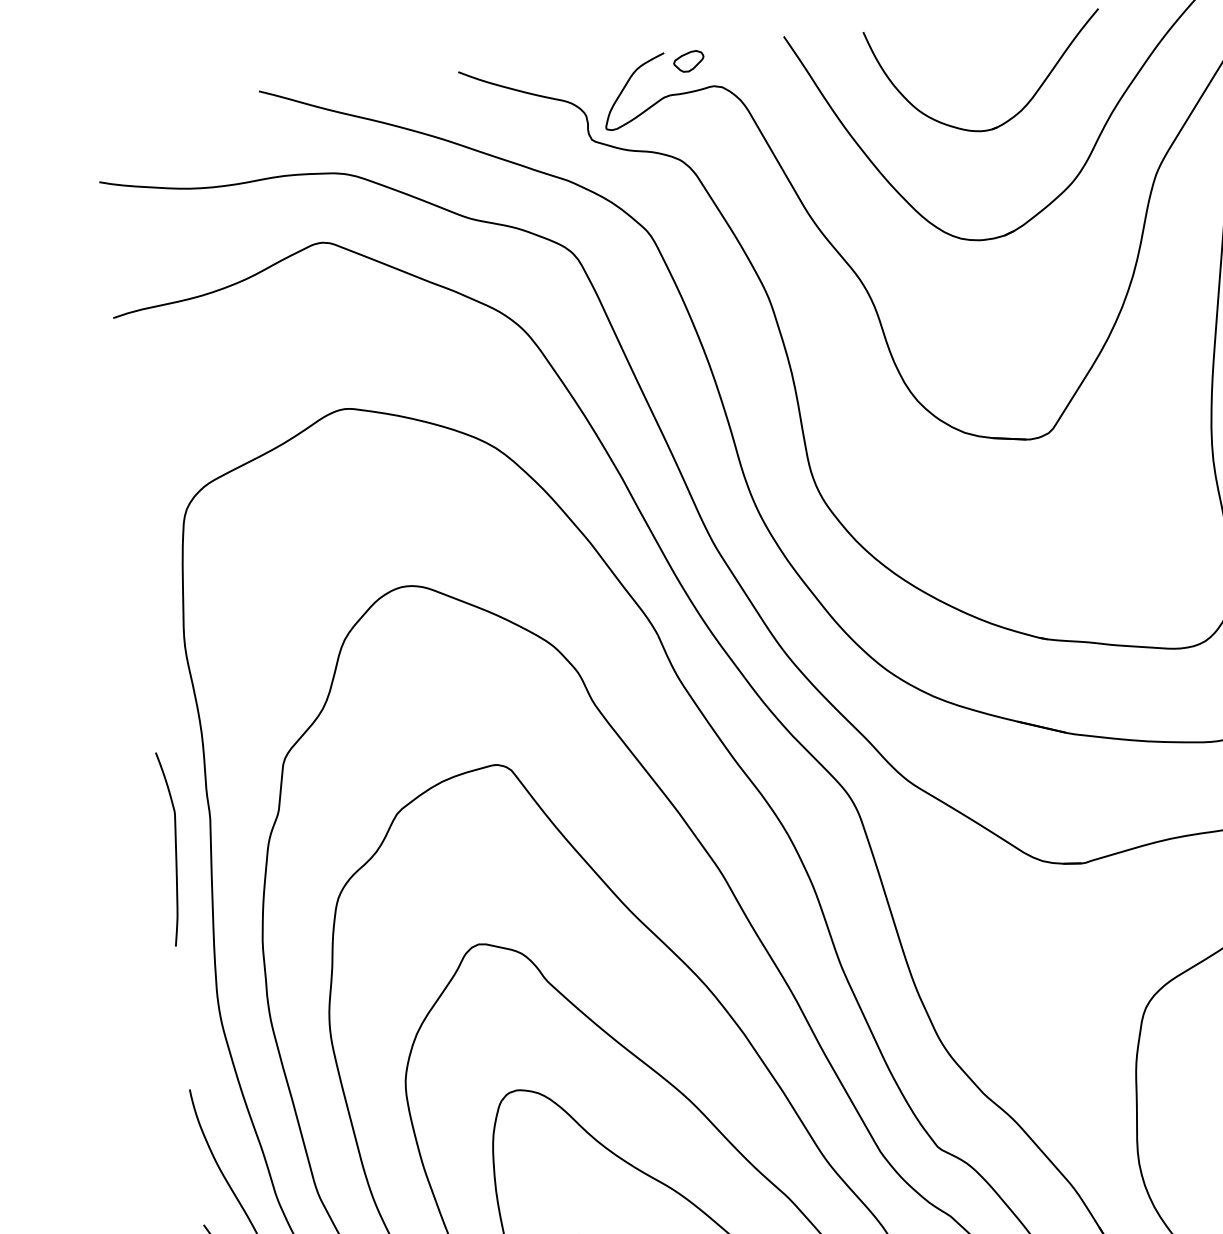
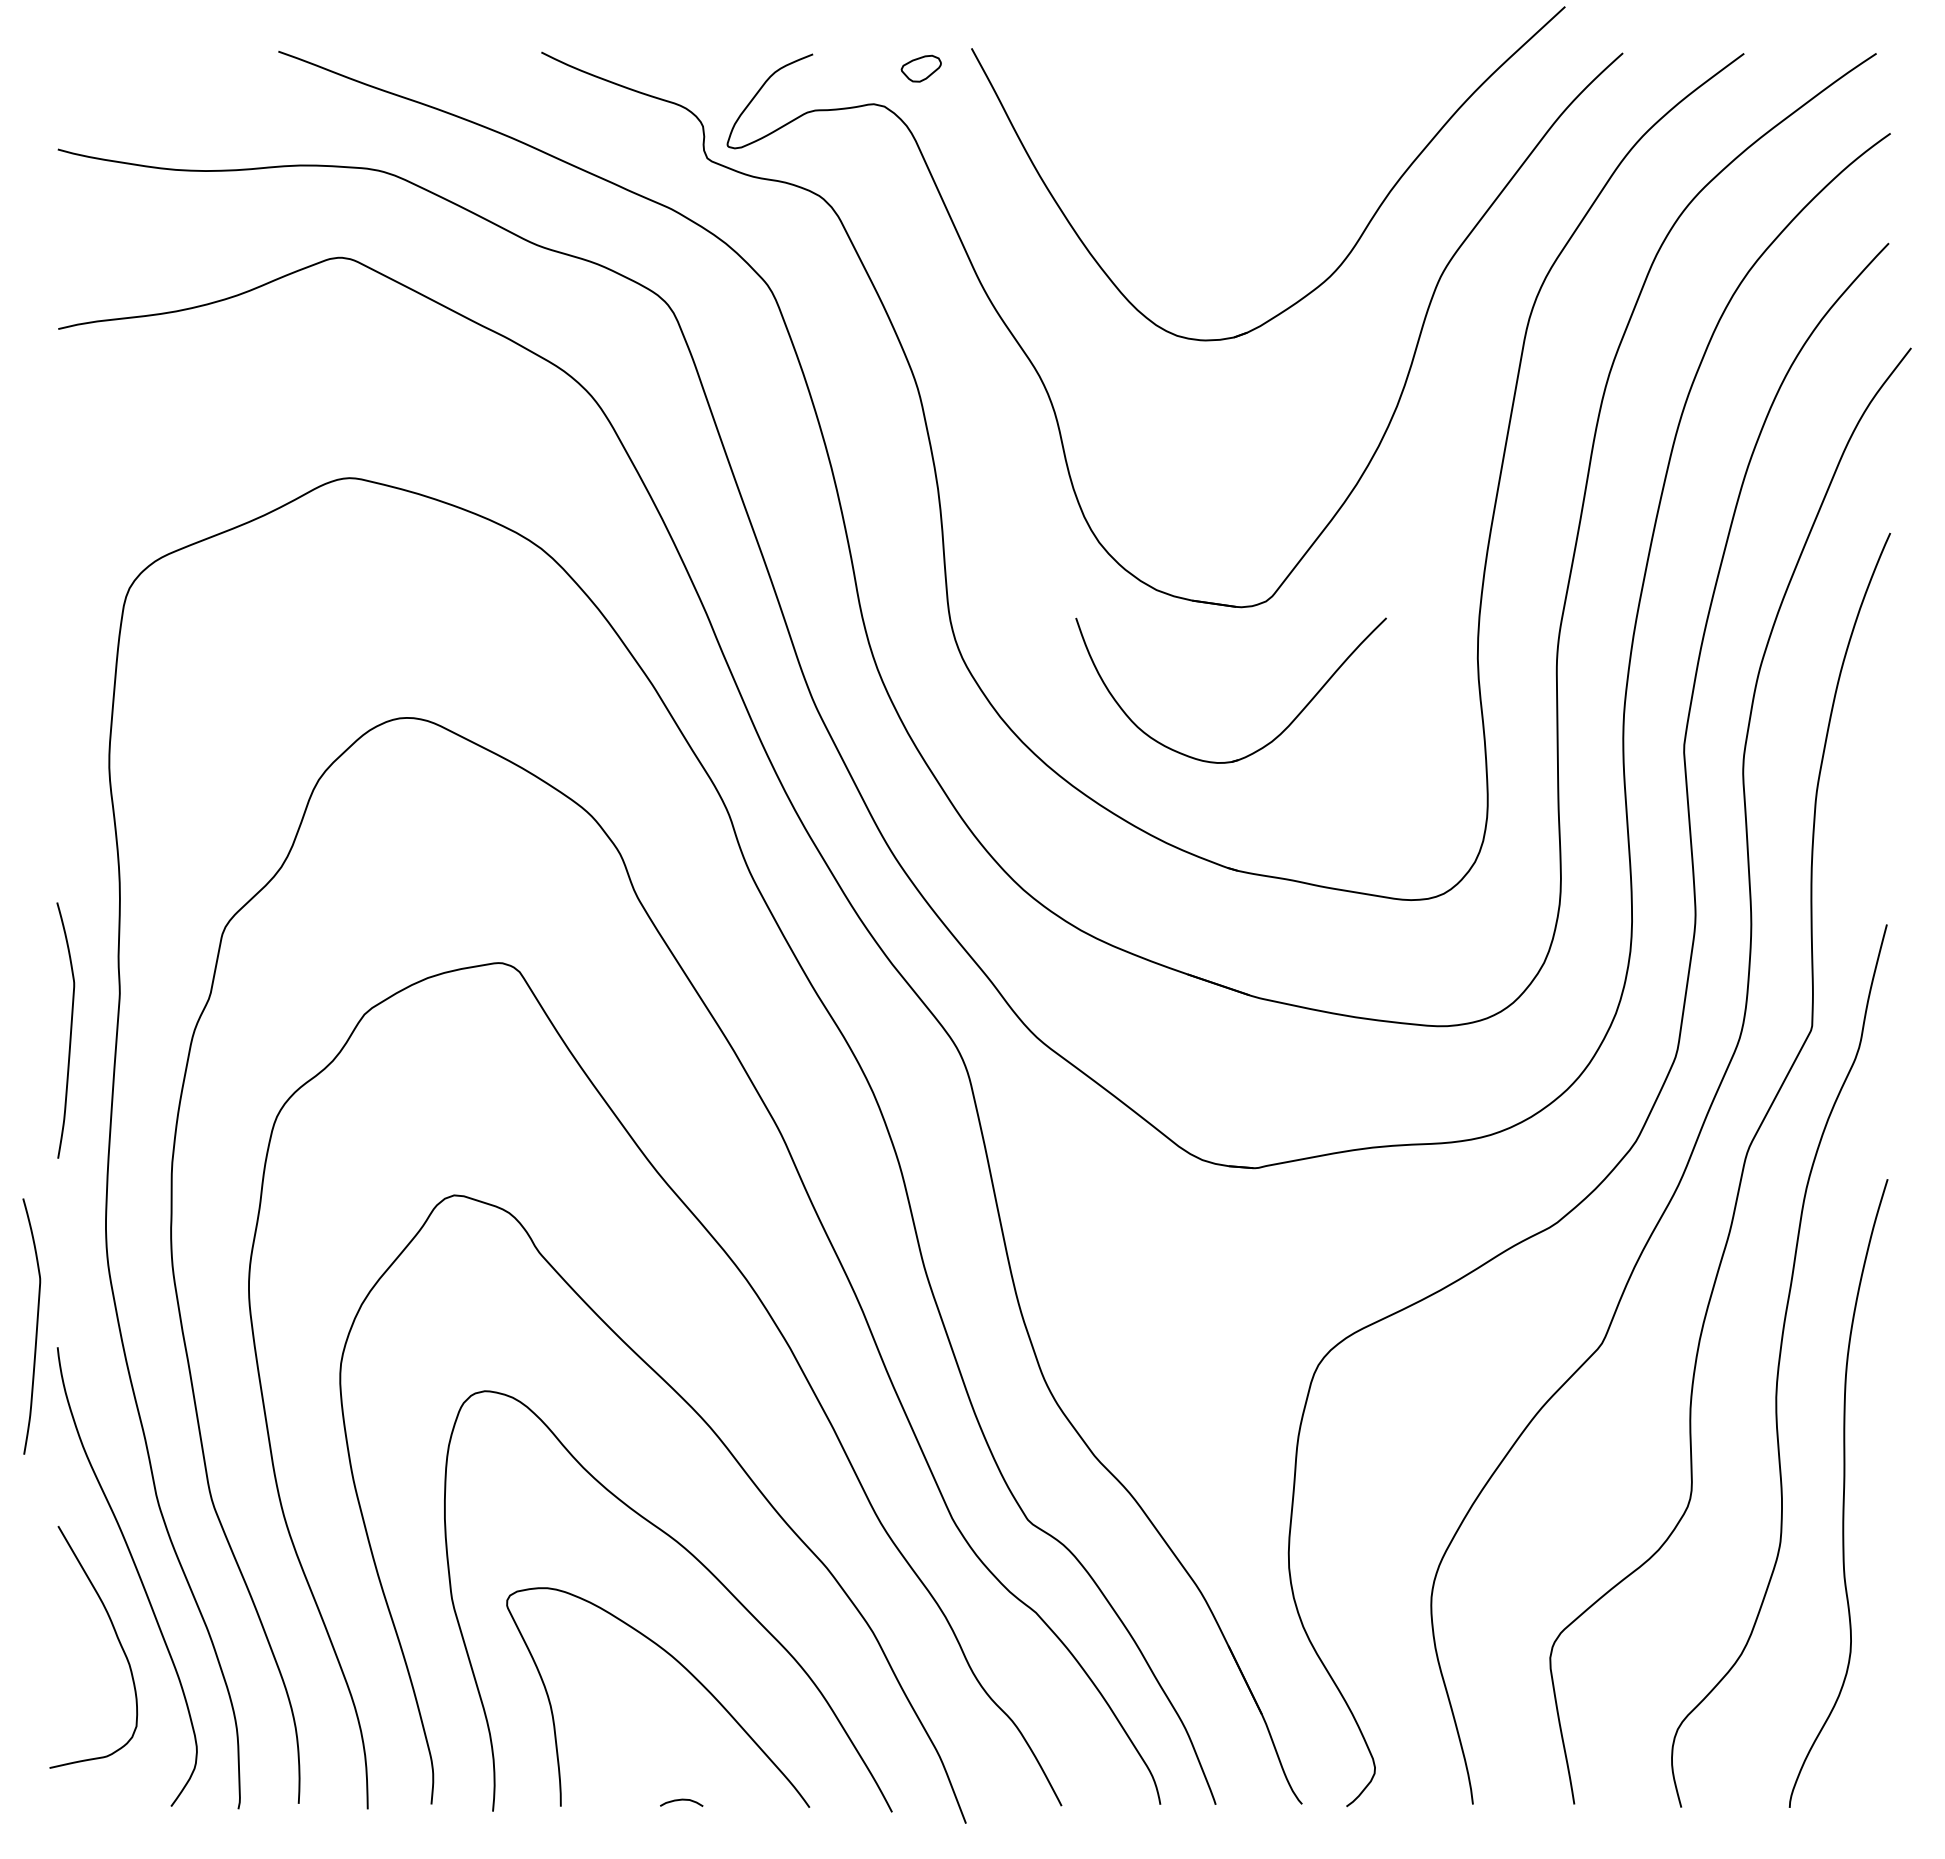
part: (688, 61) -> (920, 68), moved
part: (1016, 113) -> (1265, 744), moved
curve: (172, 1075) -> (36, 1326), added

